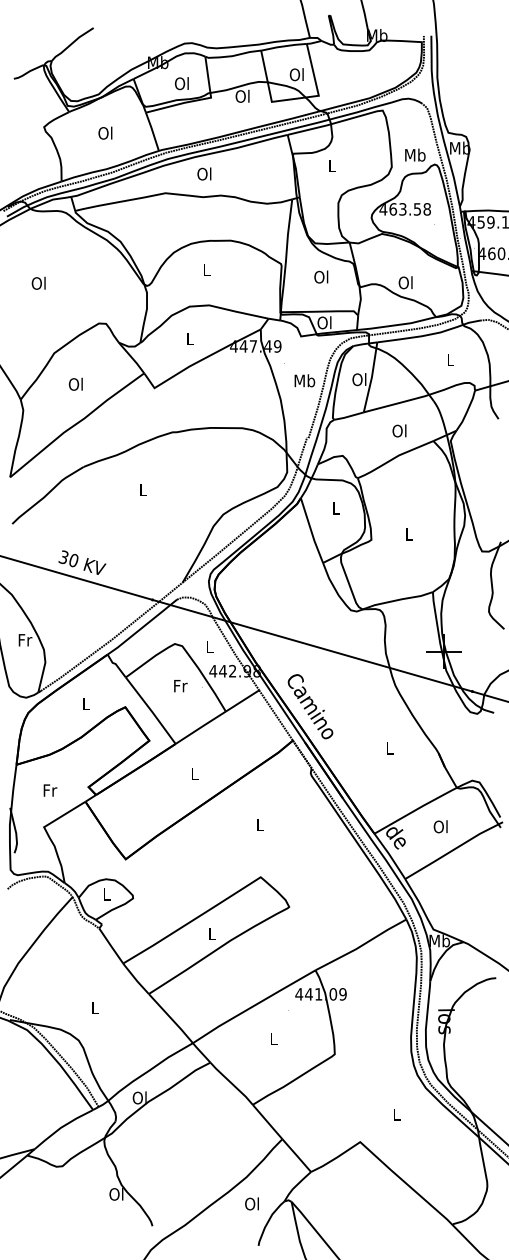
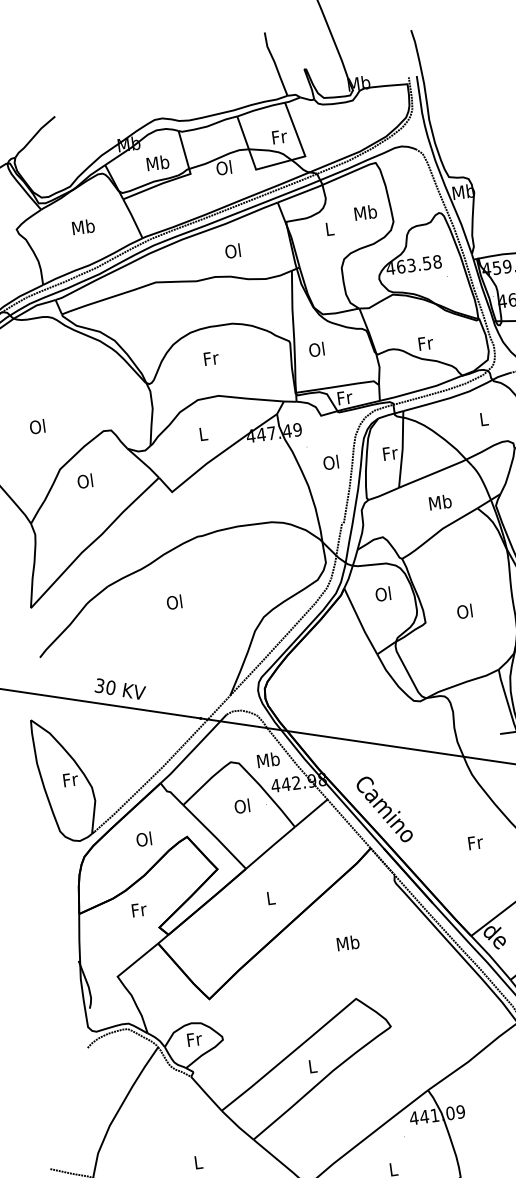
text: (296, 74) -> (278, 136), Ol -> Fr
text: (182, 83) -> (158, 162), Ol -> Mb
text: (105, 132) -> (82, 226), Ol -> Mb
text: (415, 154) -> (365, 211), moved
text: (204, 173) -> (232, 250), moved
text: (207, 270) -> (211, 358), L -> Fr
text: (321, 276) -> (316, 349), moved
text: (38, 282) -> (37, 425), moved
text: (405, 282) -> (424, 343), Ol -> Fr
text: (324, 322) -> (344, 397), Ol -> Fr
text: (359, 379) -> (389, 453), Ol -> Fr
text: (304, 380) -> (331, 462), Mb -> Ol
text: (75, 383) -> (84, 480), moved
text: (399, 430) -> (439, 501), Ol -> Mb
text: (142, 489) -> (173, 602), L -> Ol
text: (335, 507) -> (382, 593), L -> Ol
text: (408, 533) -> (464, 610), L -> Ol
text: (209, 646) -> (268, 759), L -> Mb
text: (180, 685) -> (242, 805), Fr -> Ol
text: (85, 703) -> (143, 838), L -> Ol
text: (390, 748) -> (476, 842), L -> Fr
text: (50, 790) -> (139, 909), moved
text: (260, 824) -> (348, 942), L -> Mb
text: (107, 894) -> (195, 1039), L -> Fr

